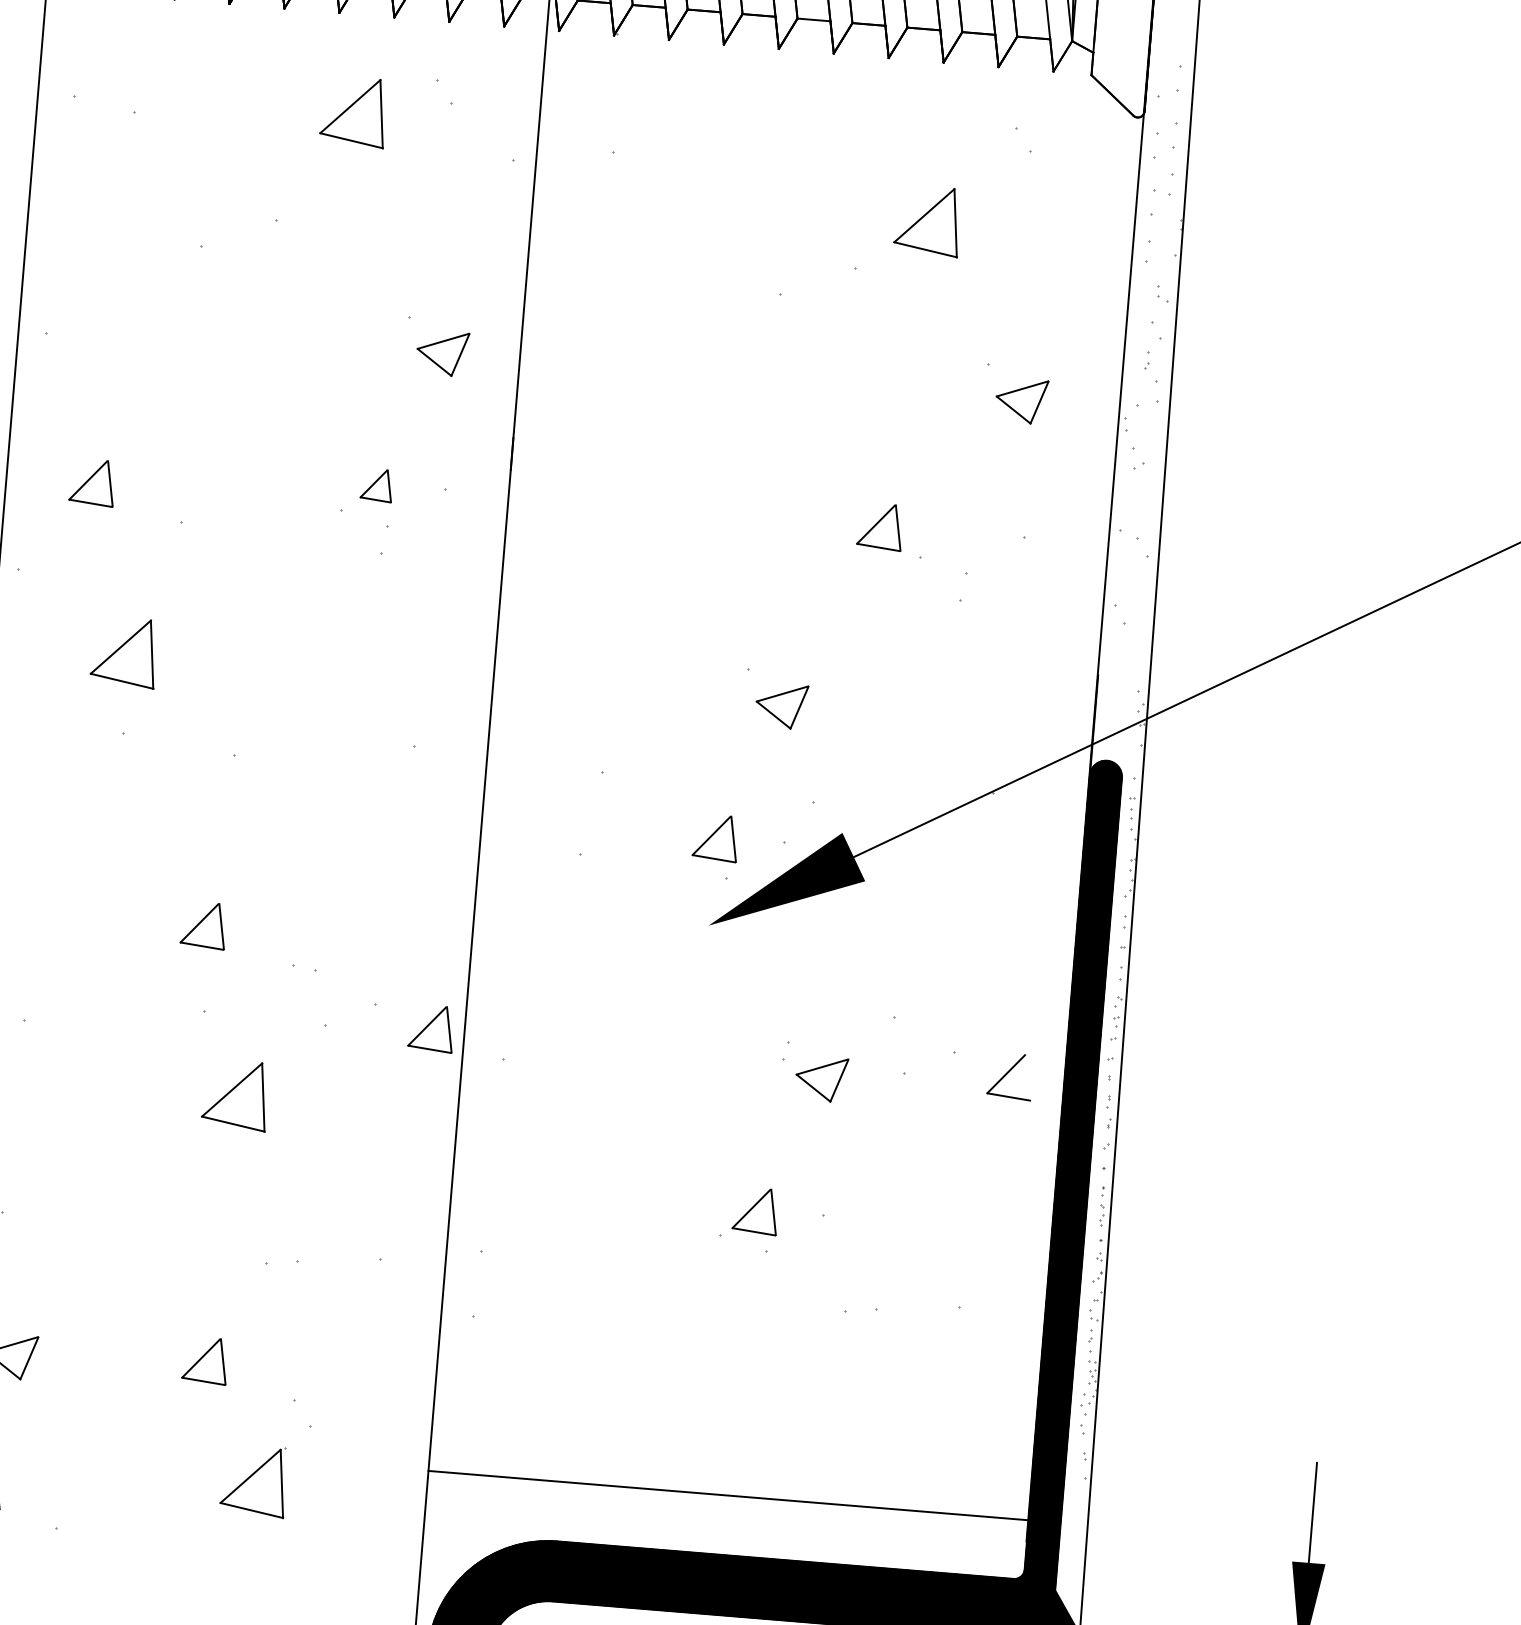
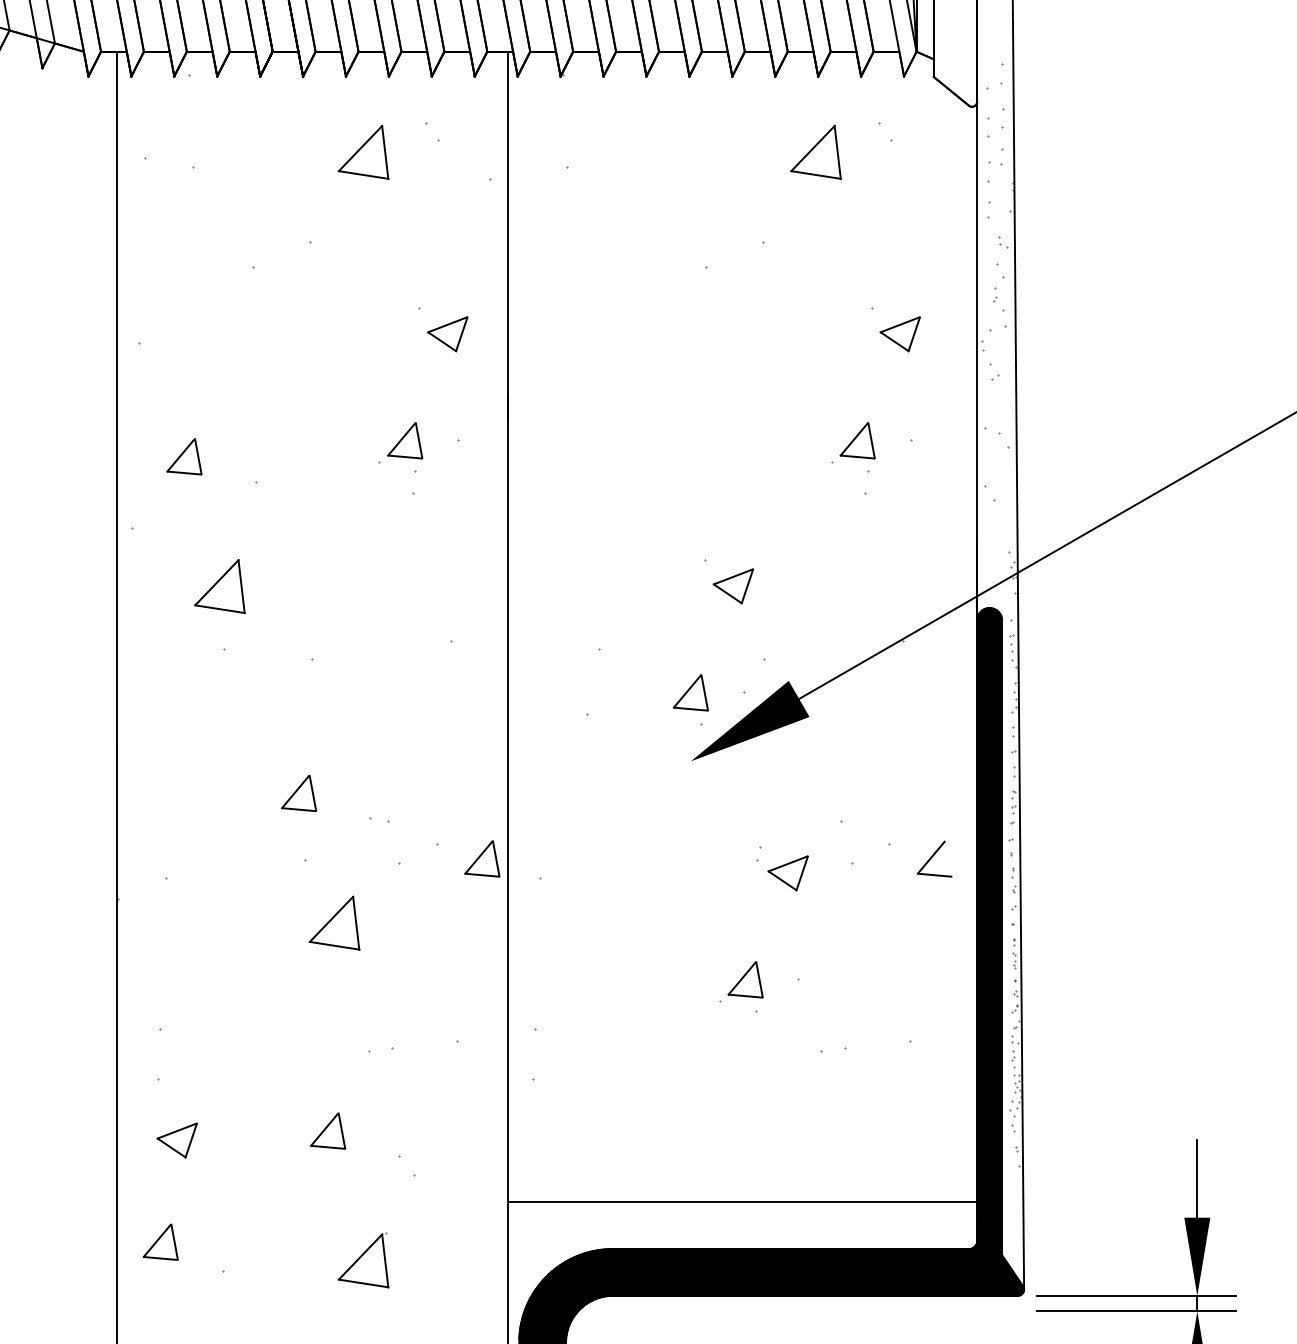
part: (927, 220) -> (815, 152), moved
part: (377, 484) -> (405, 440), size x1.43
part: (880, 526) -> (857, 440), moved
part: (254, 1481) -> (363, 1260), moved

